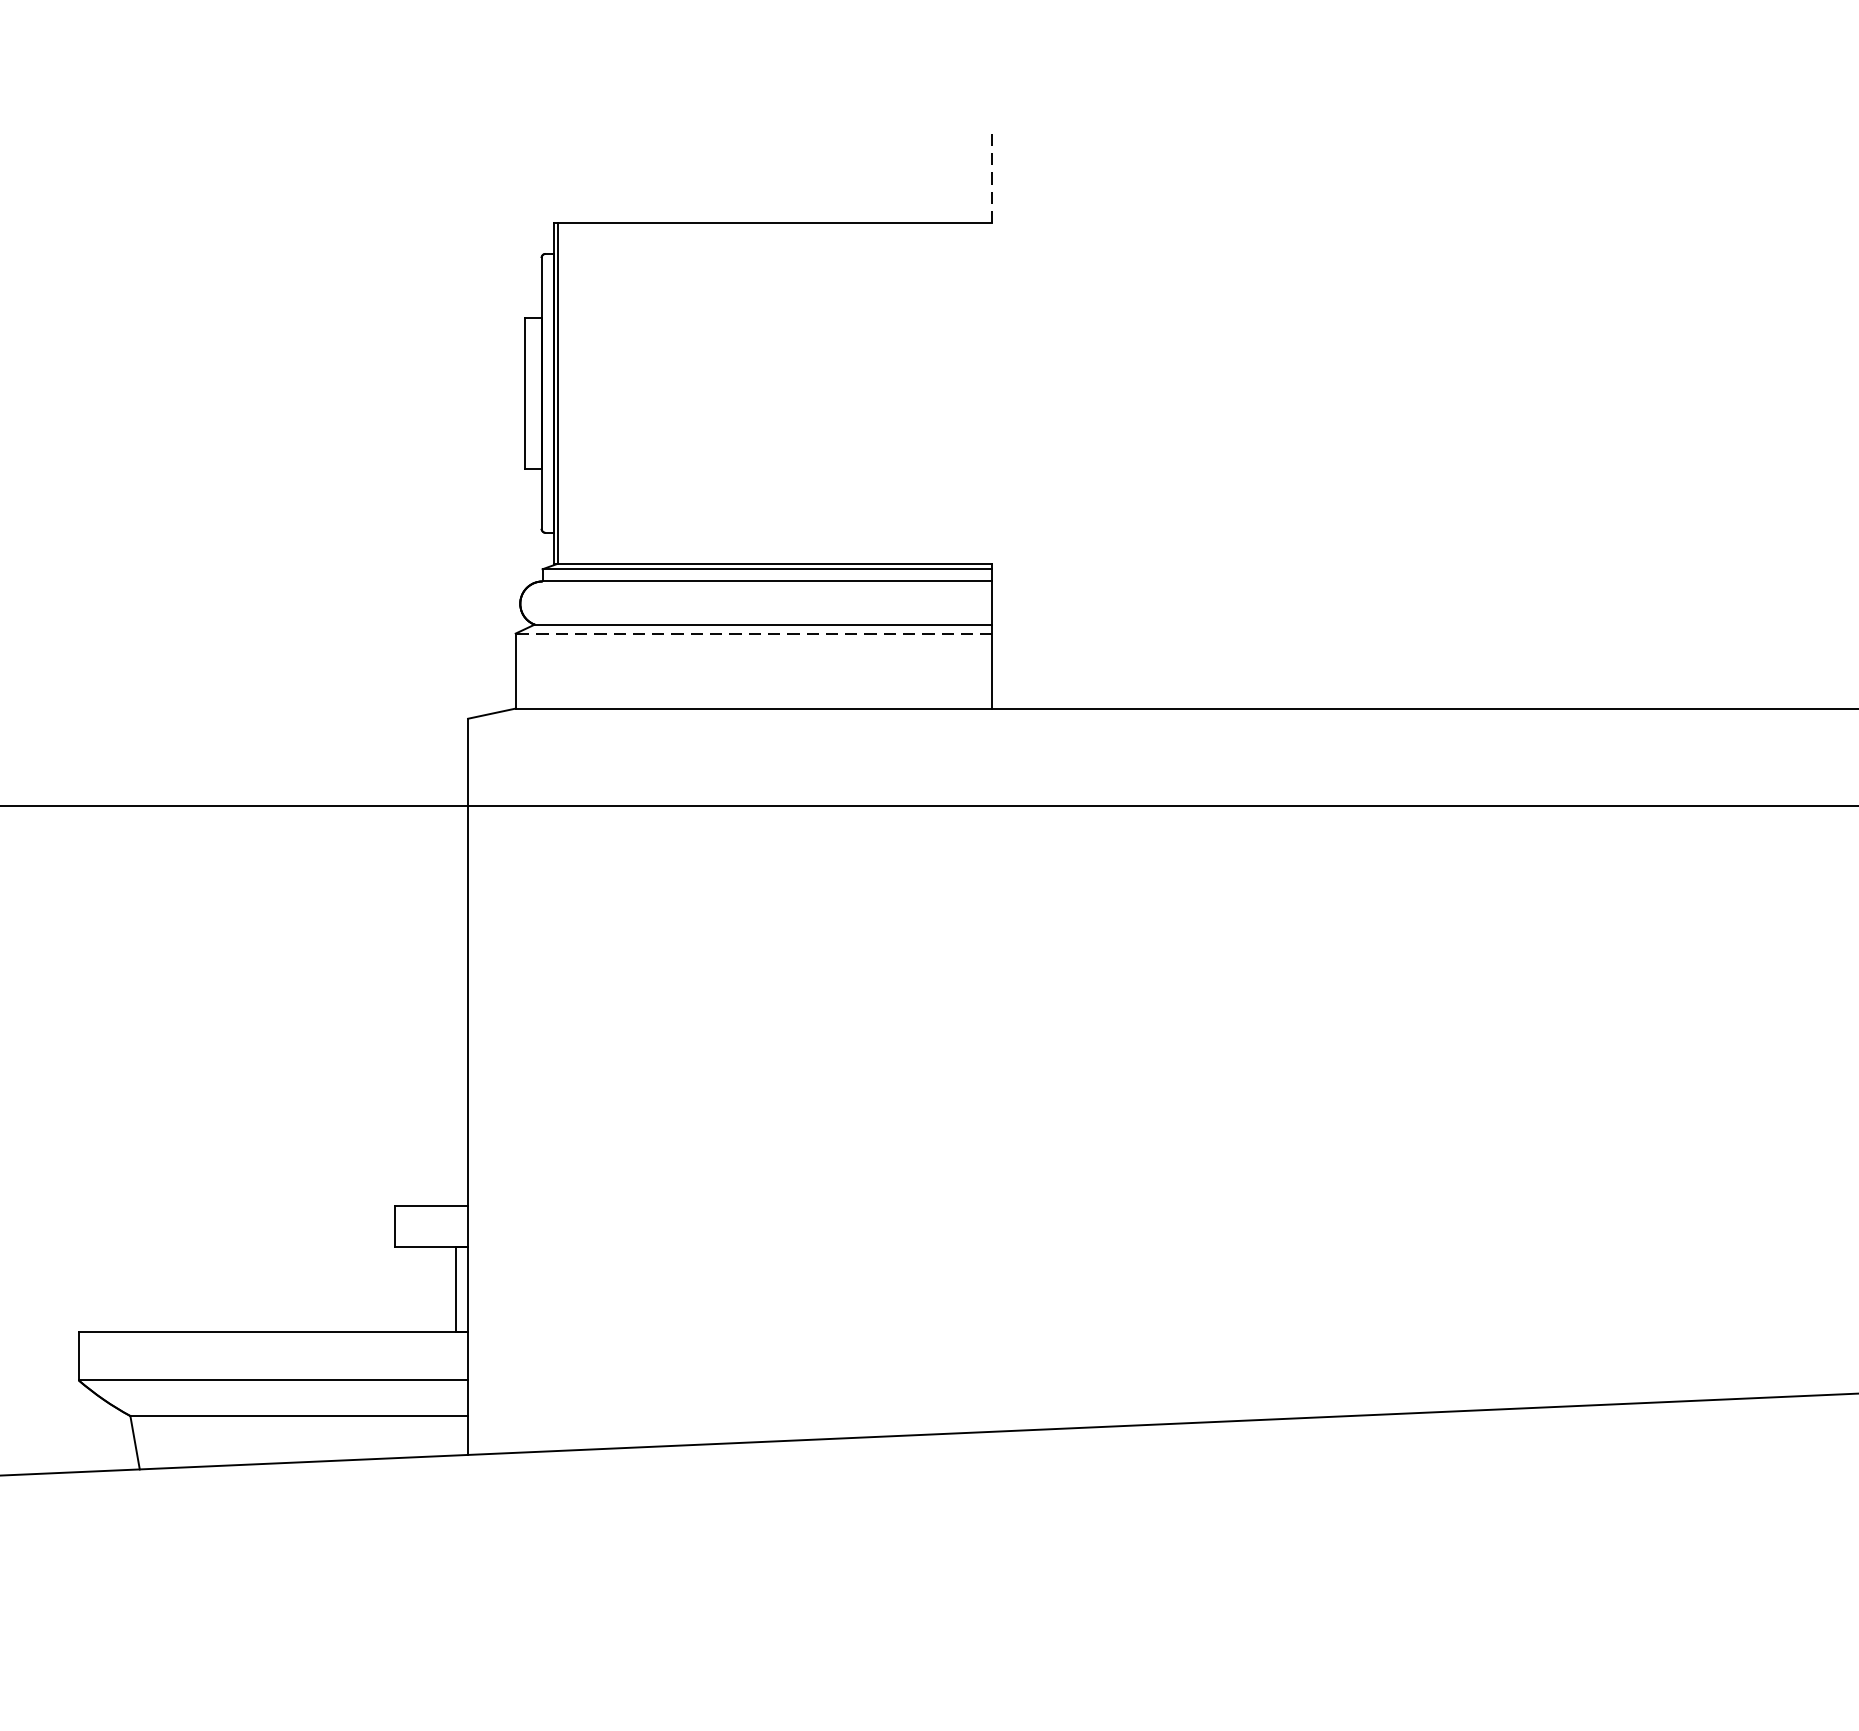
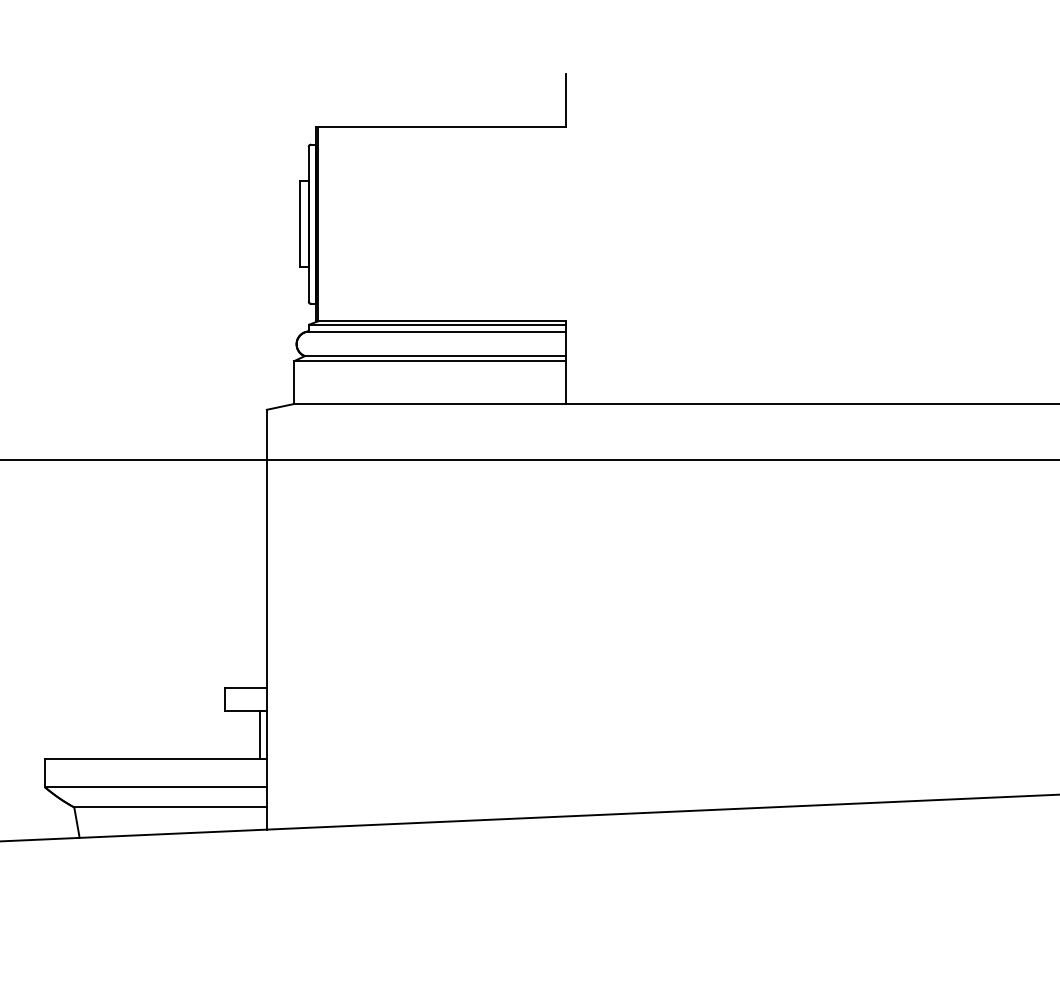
line: (991, 176) -> (565, 100), dashed -> solid
line: (753, 634) -> (429, 361), dashed -> solid

